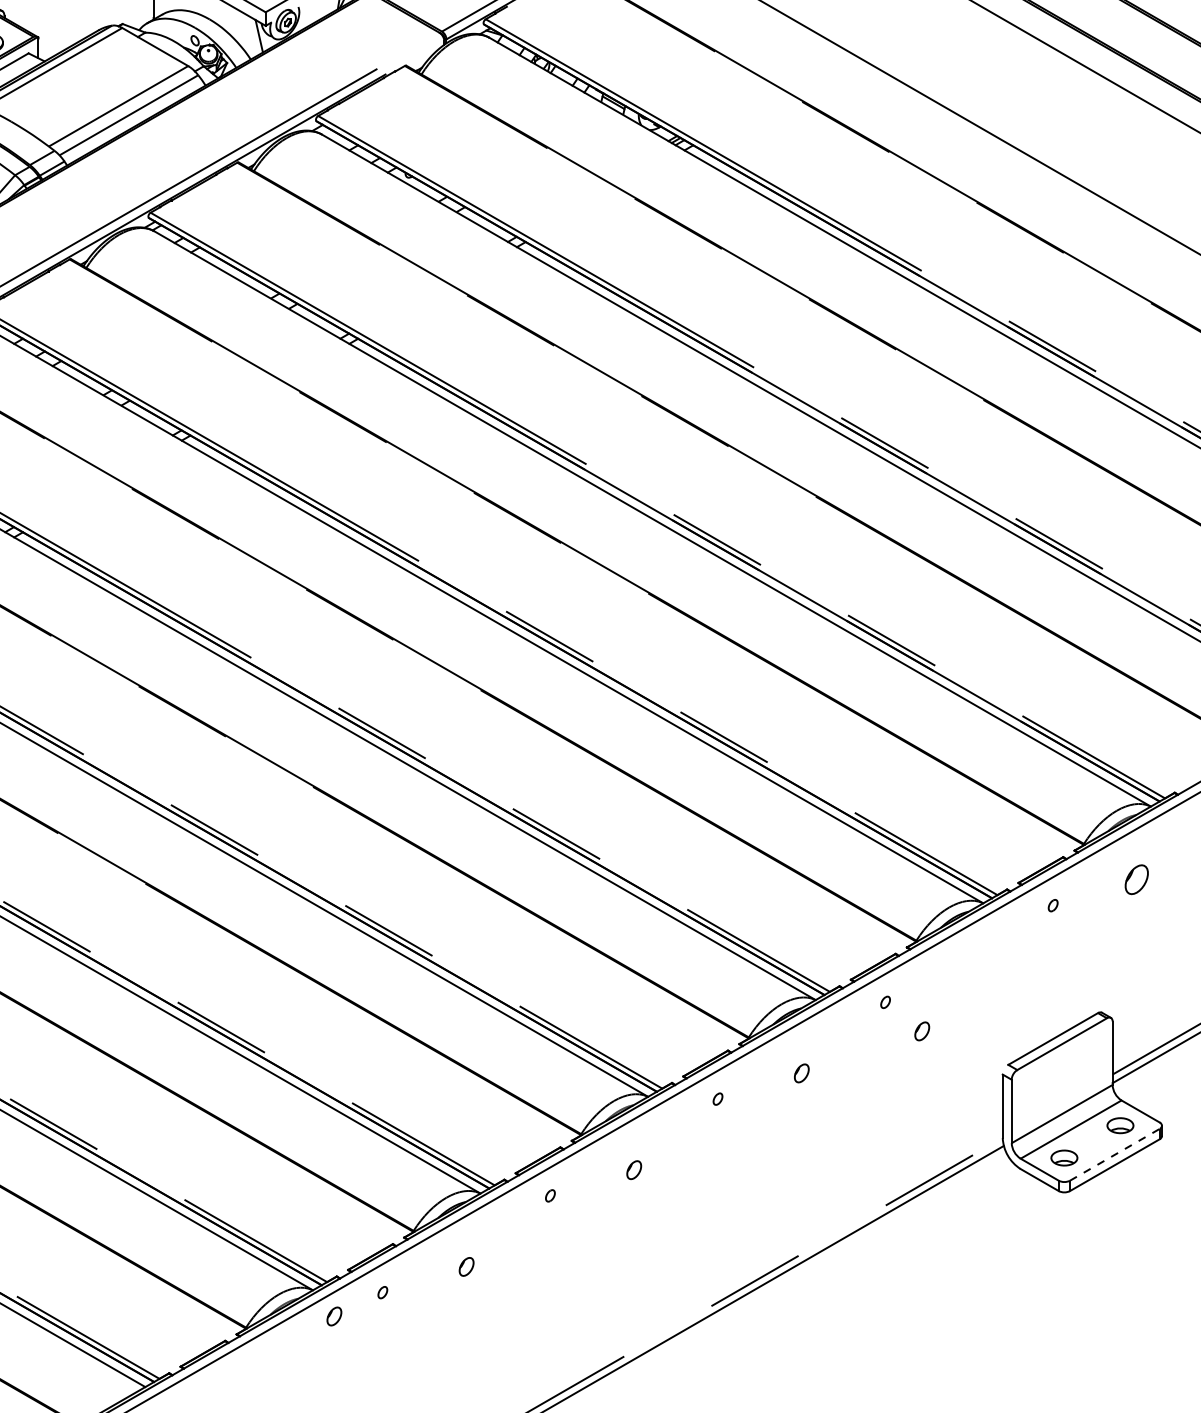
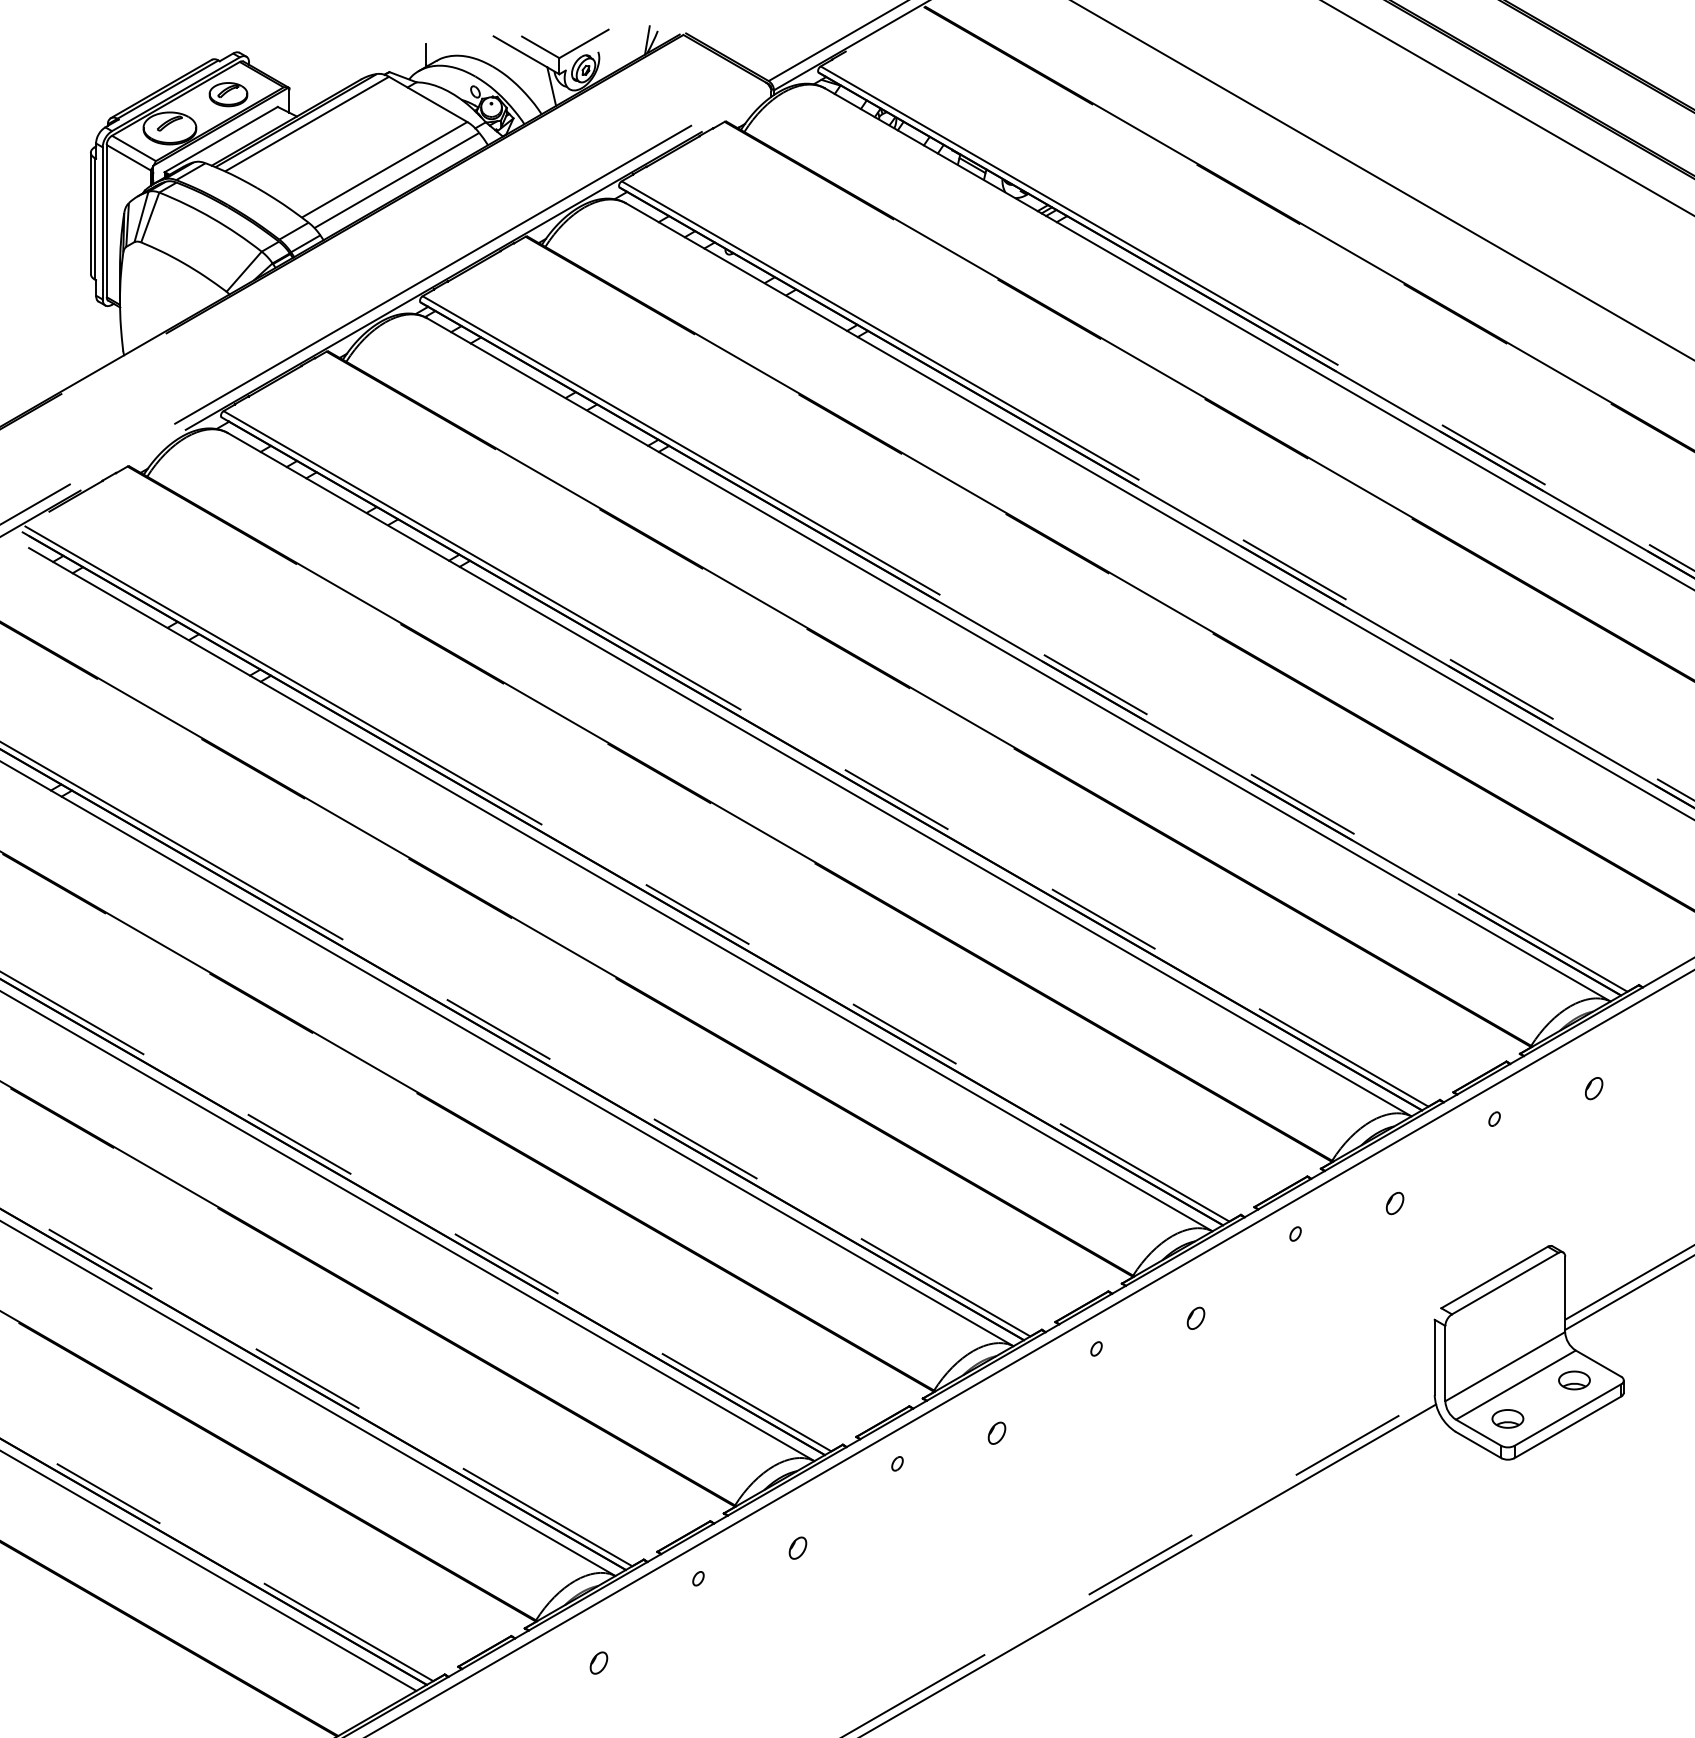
part: (1137, 879) -> (1594, 1088), size x0.62
part: (922, 1031) -> (1395, 1203), moved
line: (1115, 1154) -> (1568, 1414), dashed -> solid
part: (334, 1316) -> (598, 1662), moved

